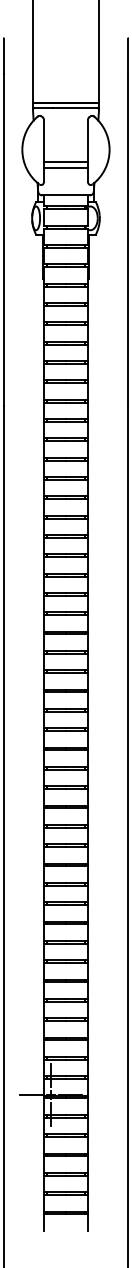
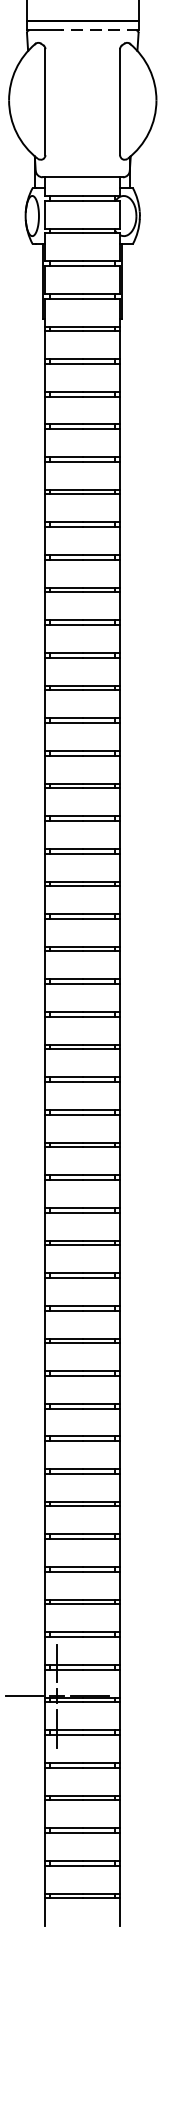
line: (76, 108) -> (100, 30), solid -> dashed
line: (65, 162) -> (81, 121), removed
line: (65, 167) -> (81, 130), removed

